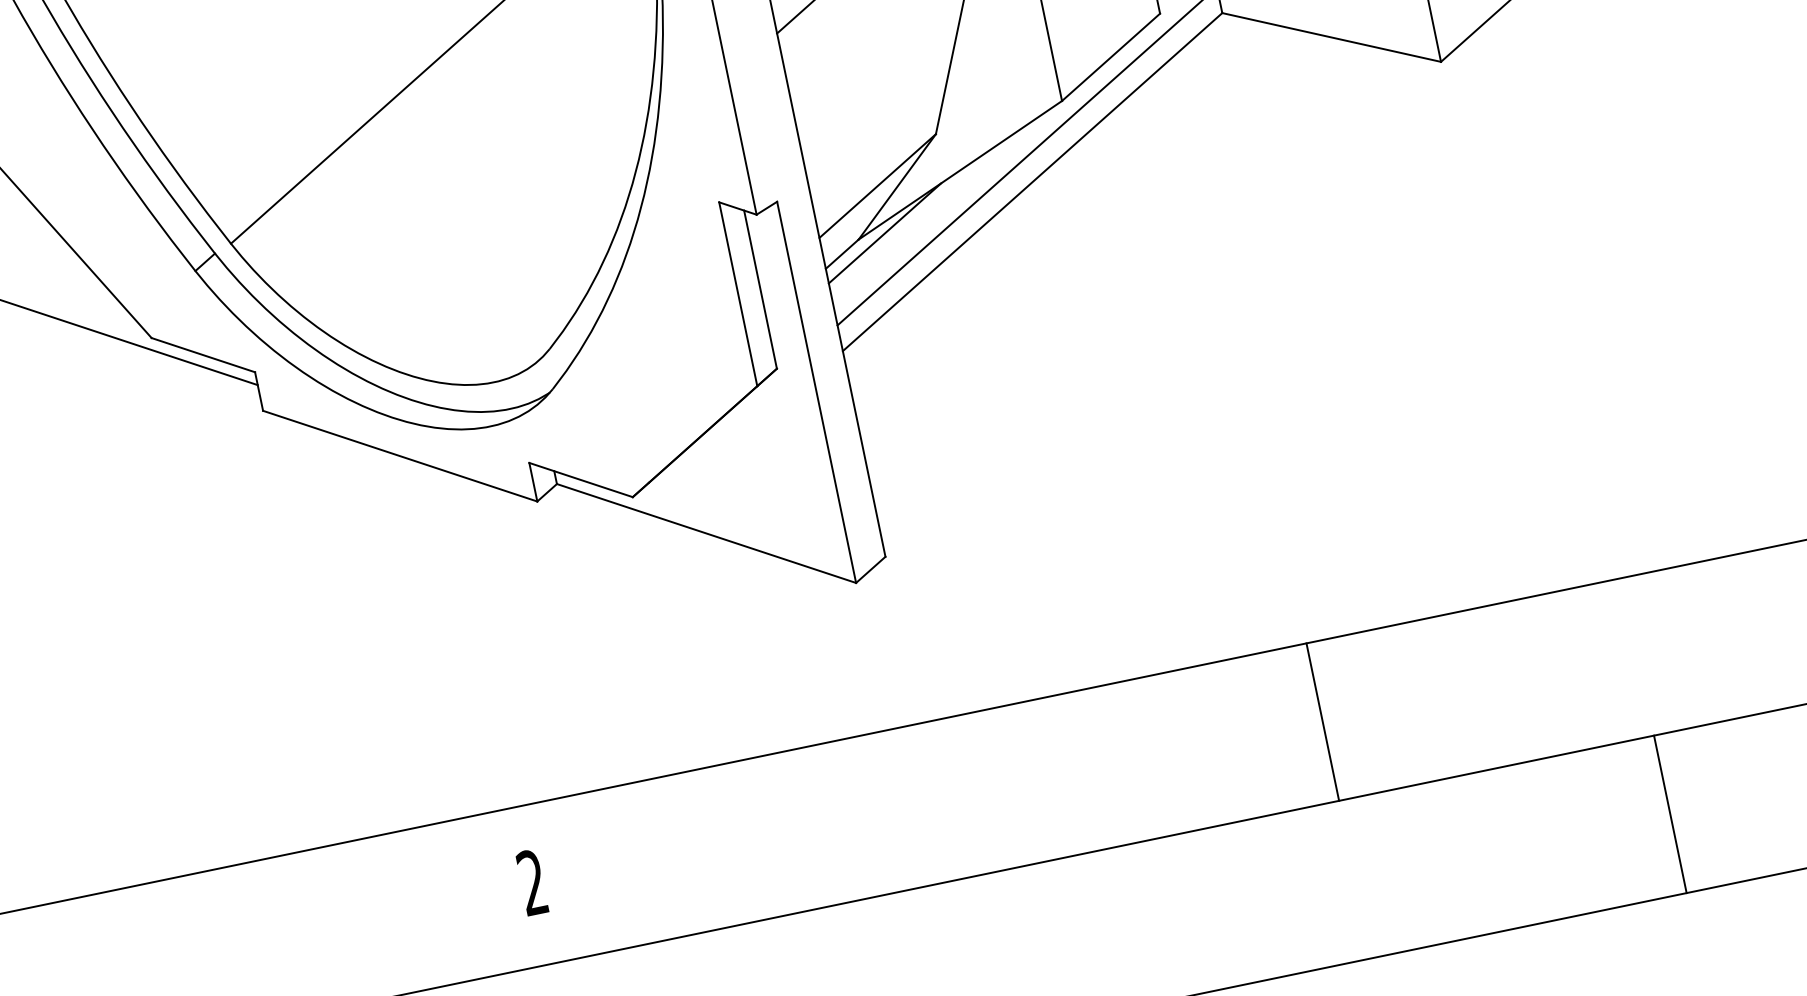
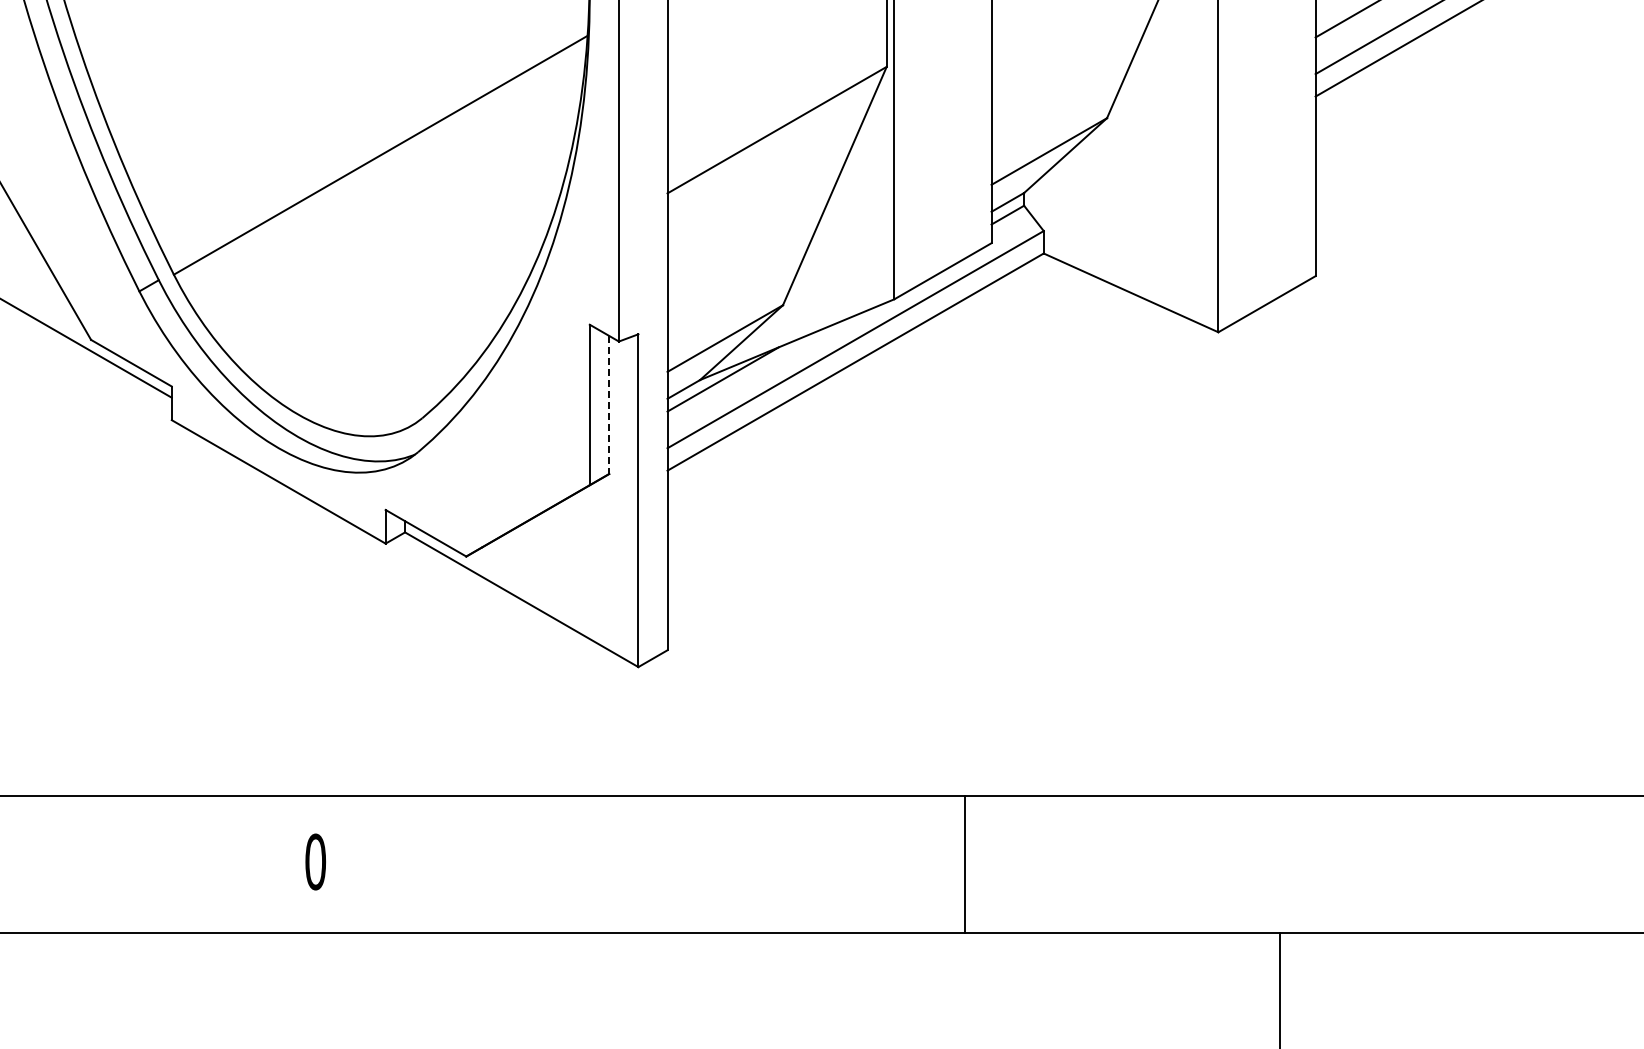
line: (760, 290) -> (609, 405), solid -> dashed
line: (1322, 722) -> (964, 864), moved
text: (532, 882) -> (315, 861), 2 -> 0

